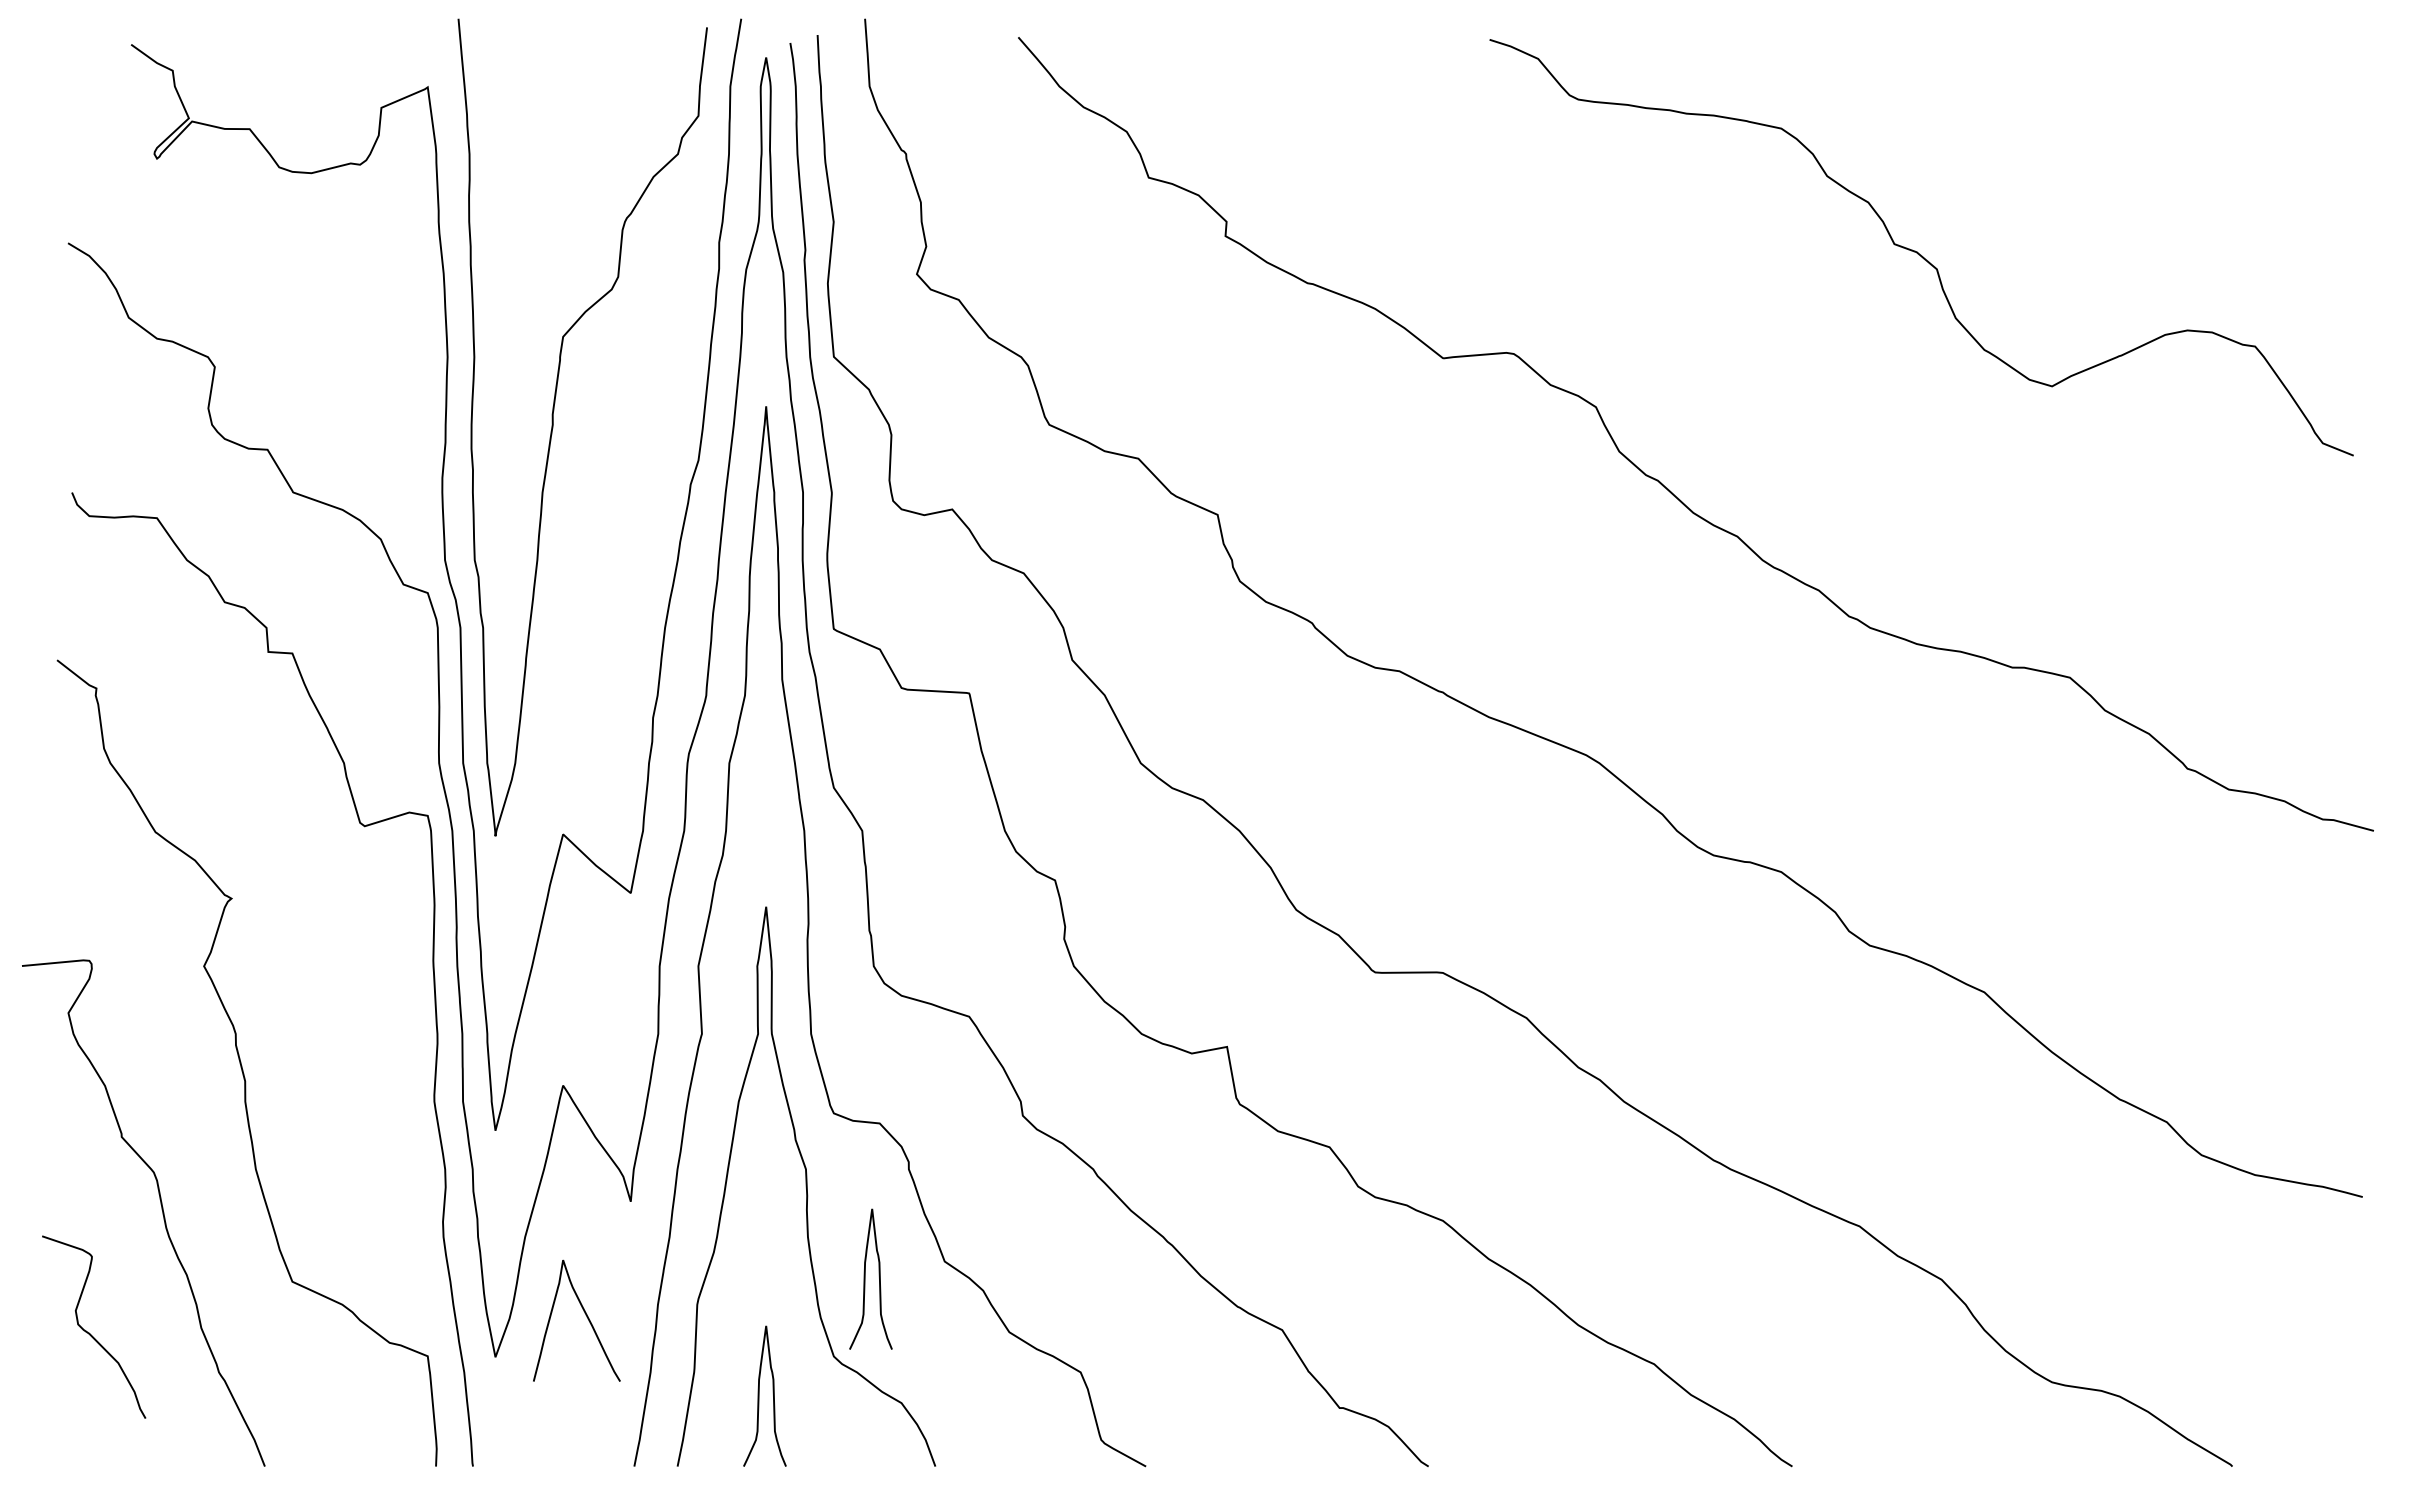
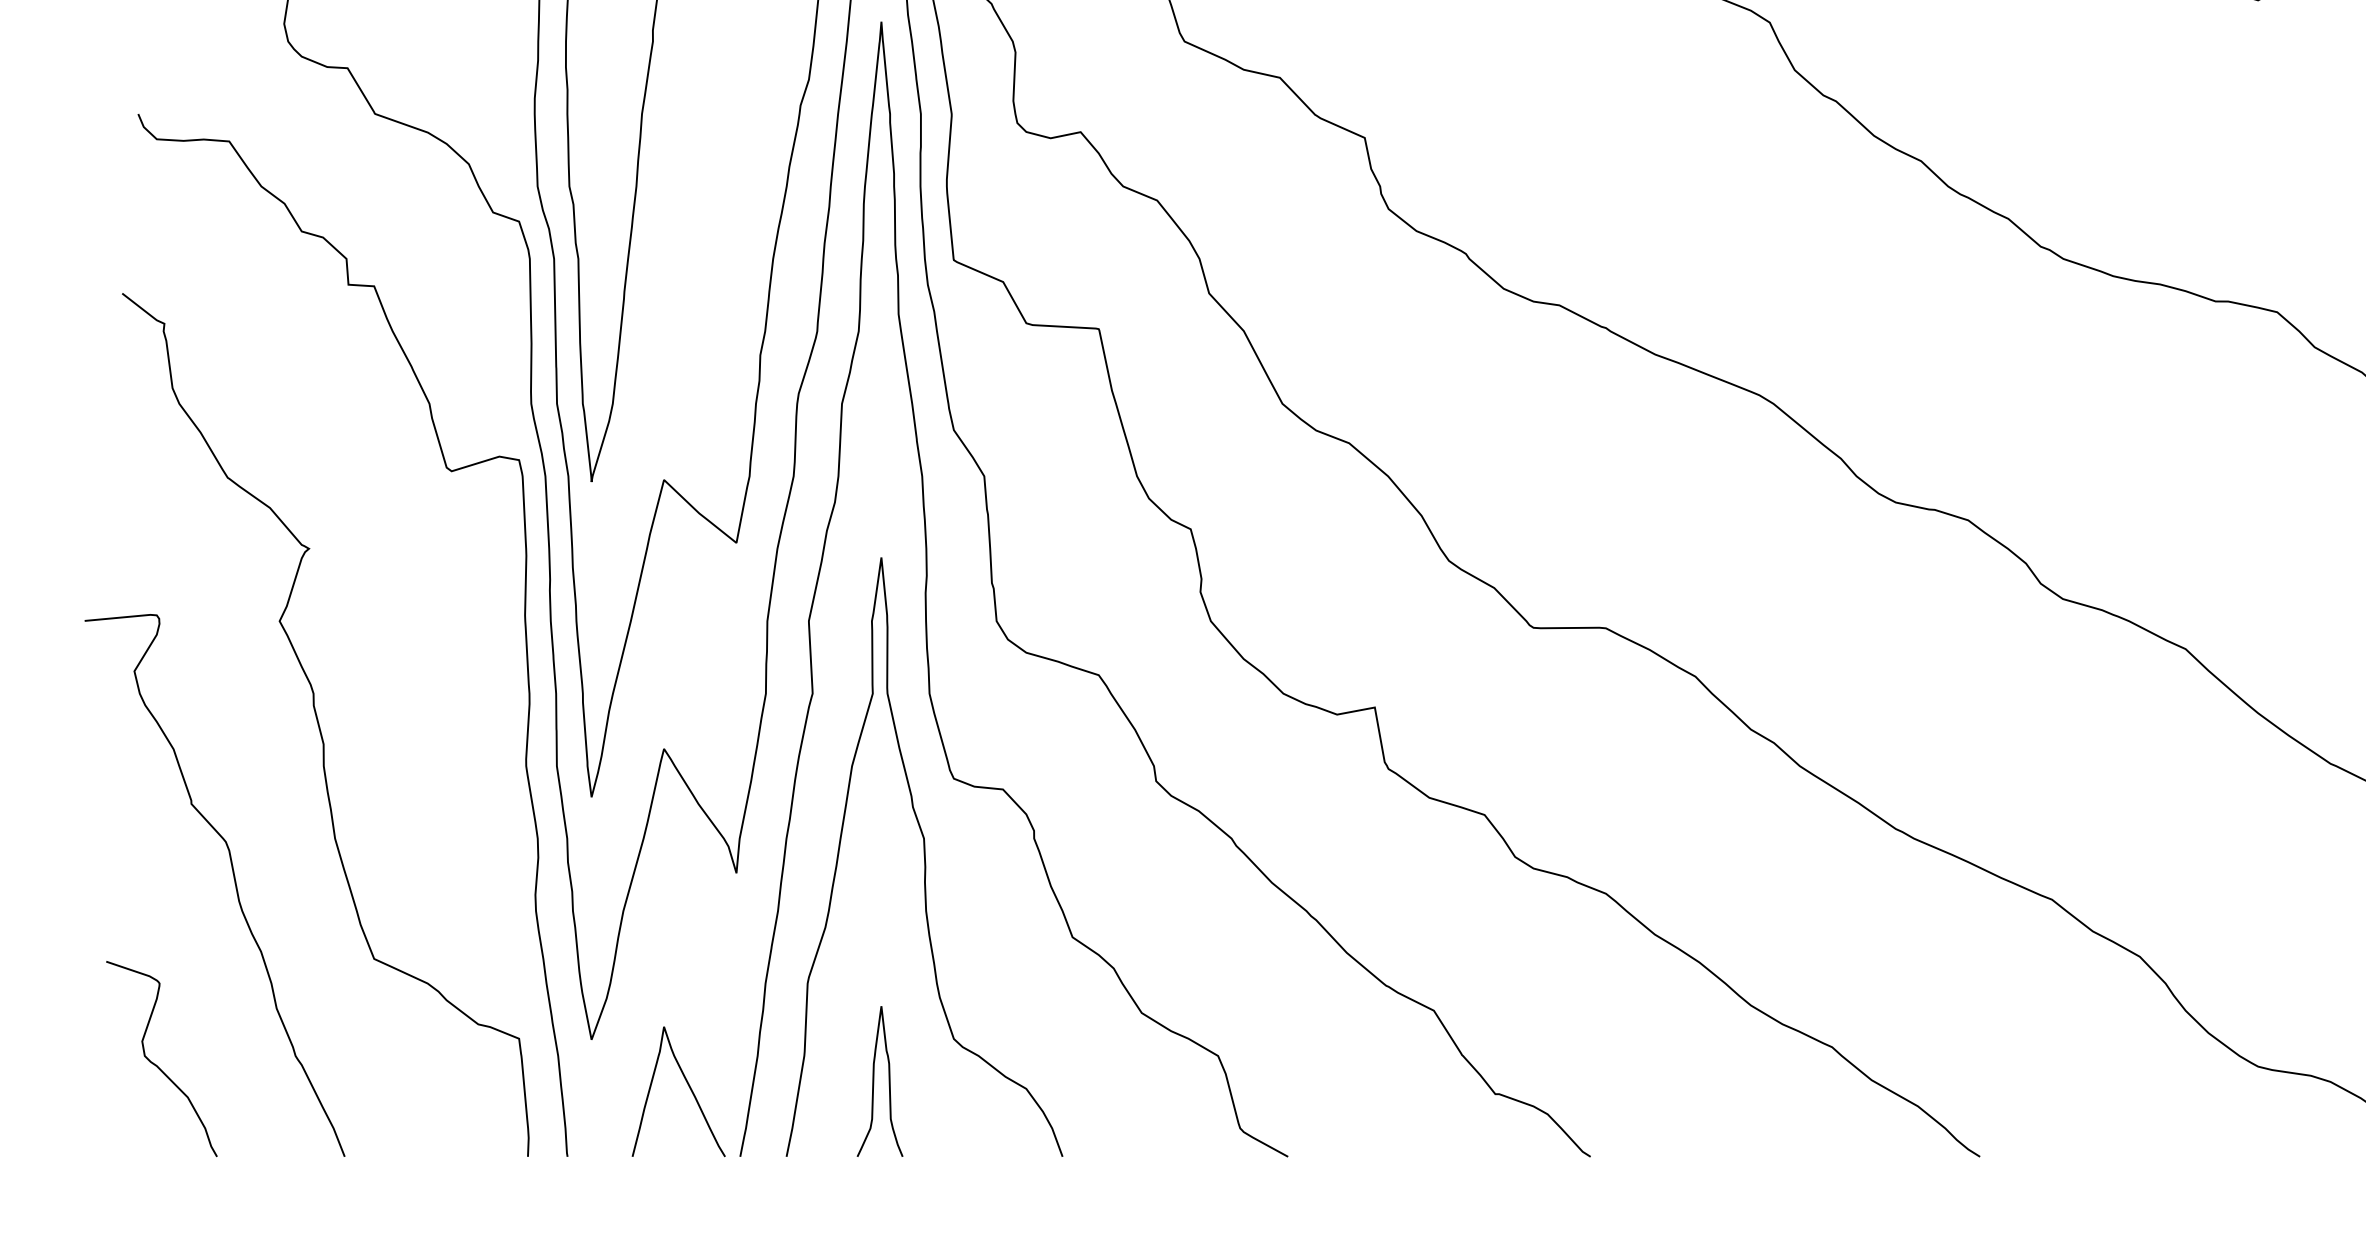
curve: (865, 1278) -> (987, 955), removed
curve: (585, 1315) -> (687, 1086), moved
curve: (89, 1332) -> (156, 1064), moved

